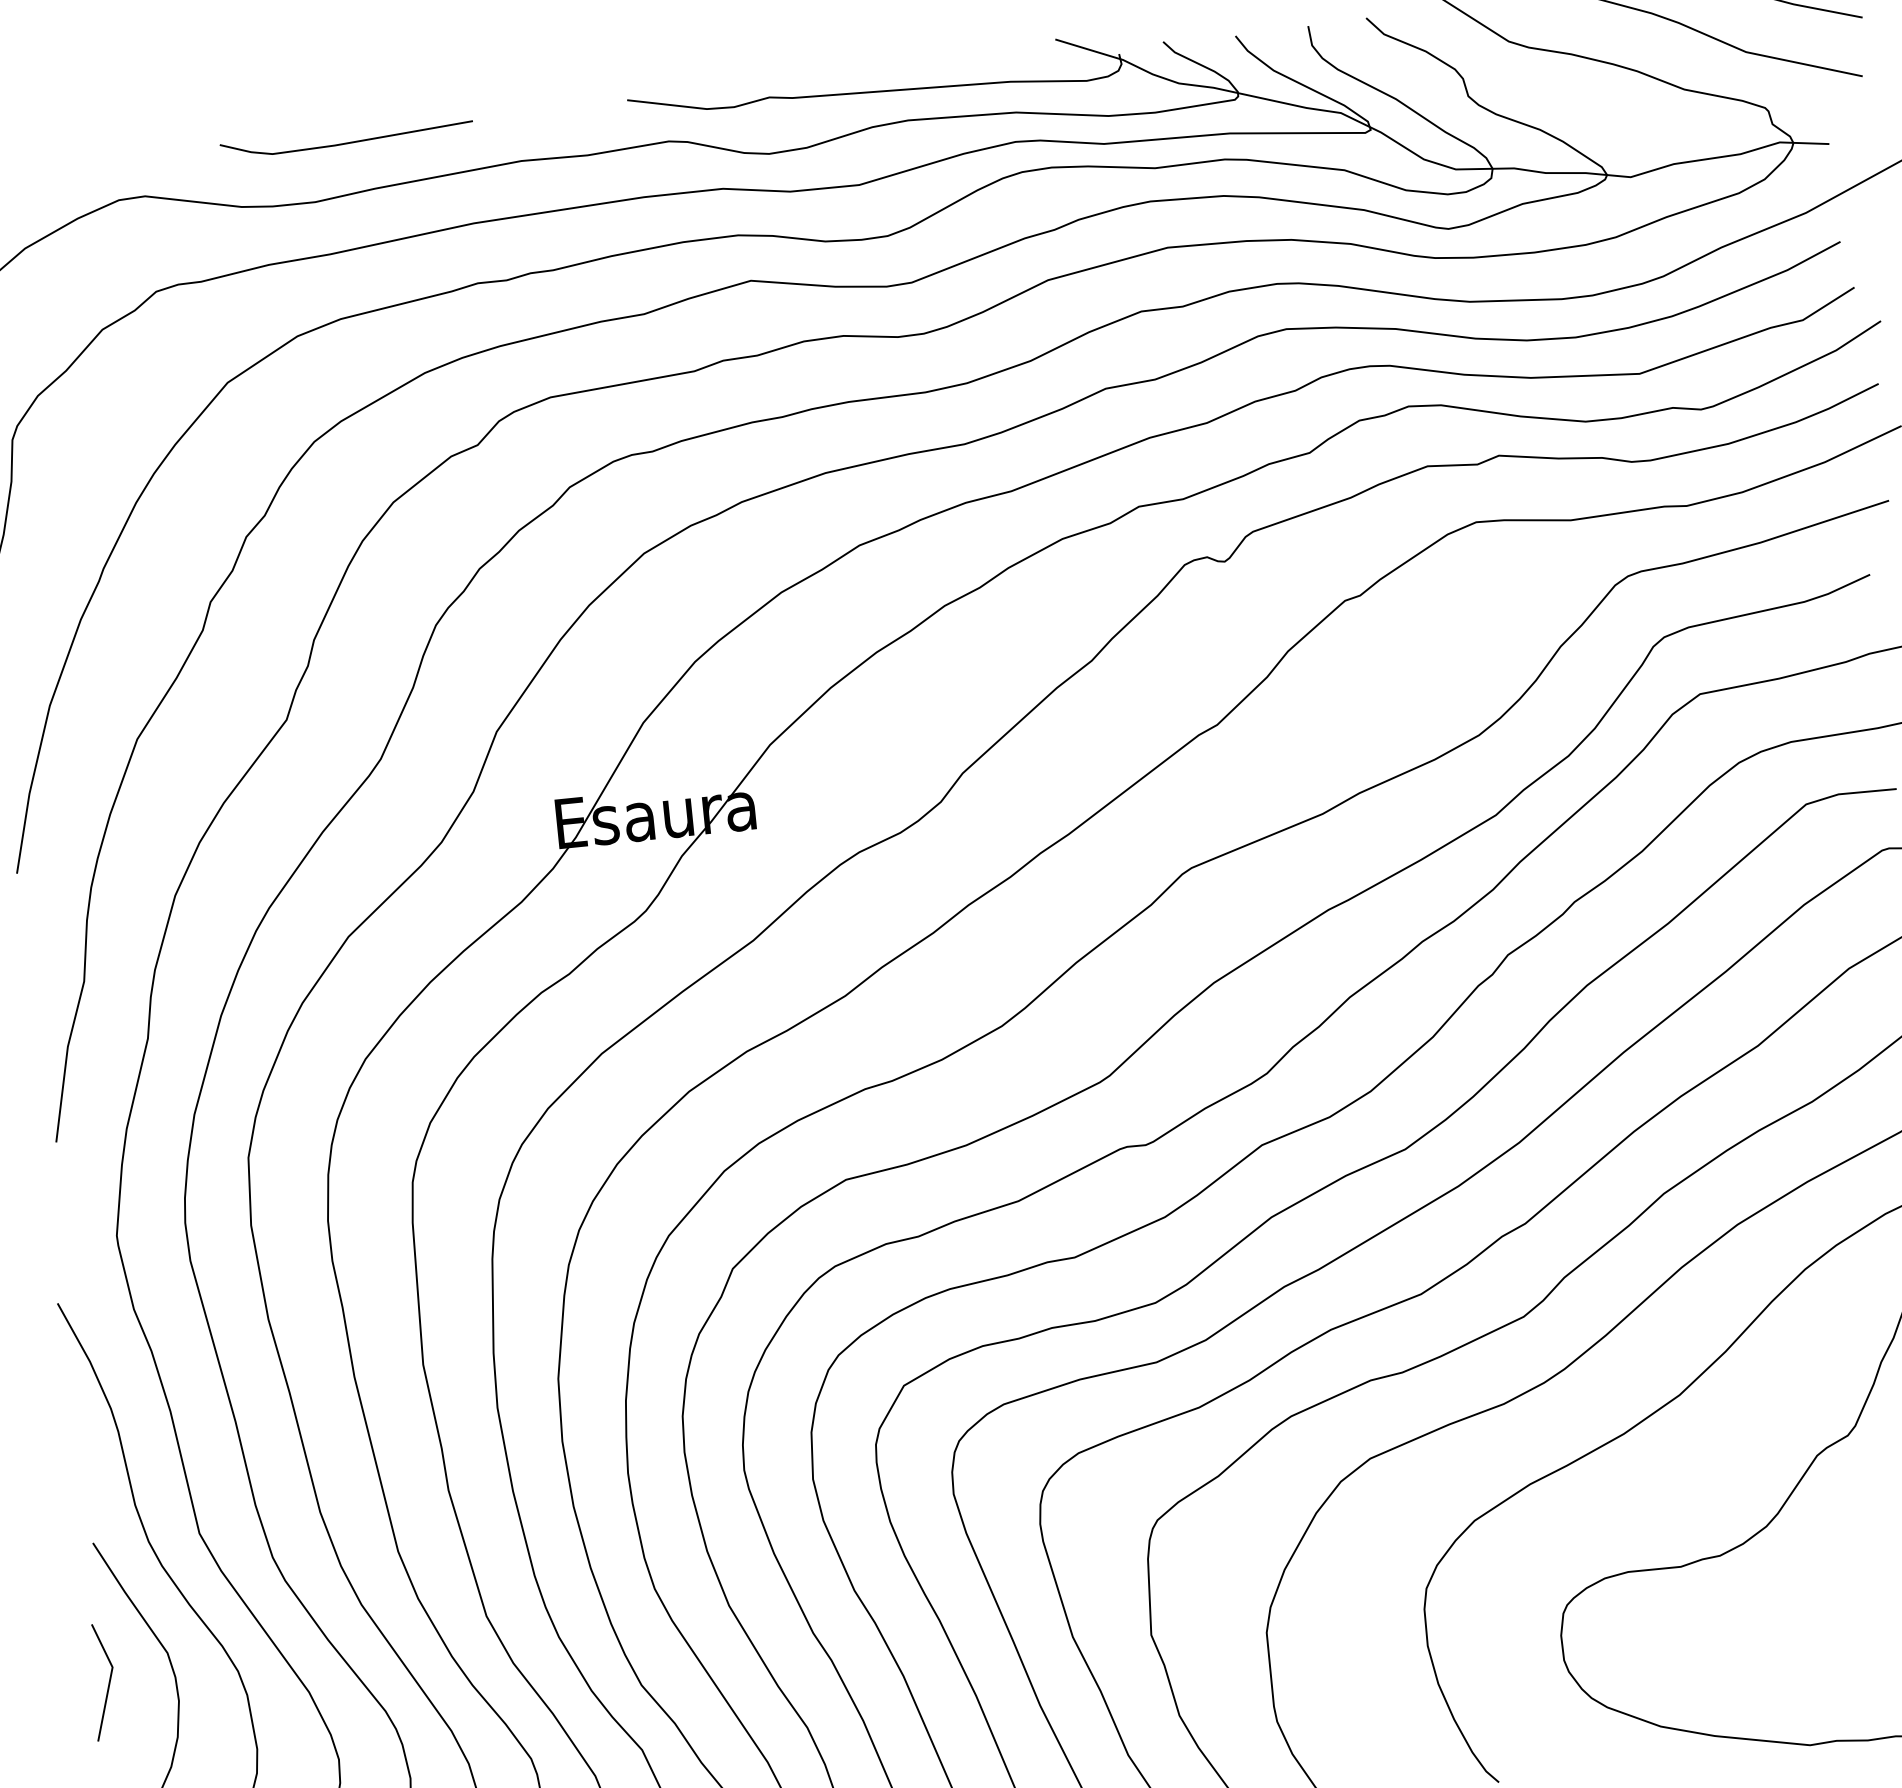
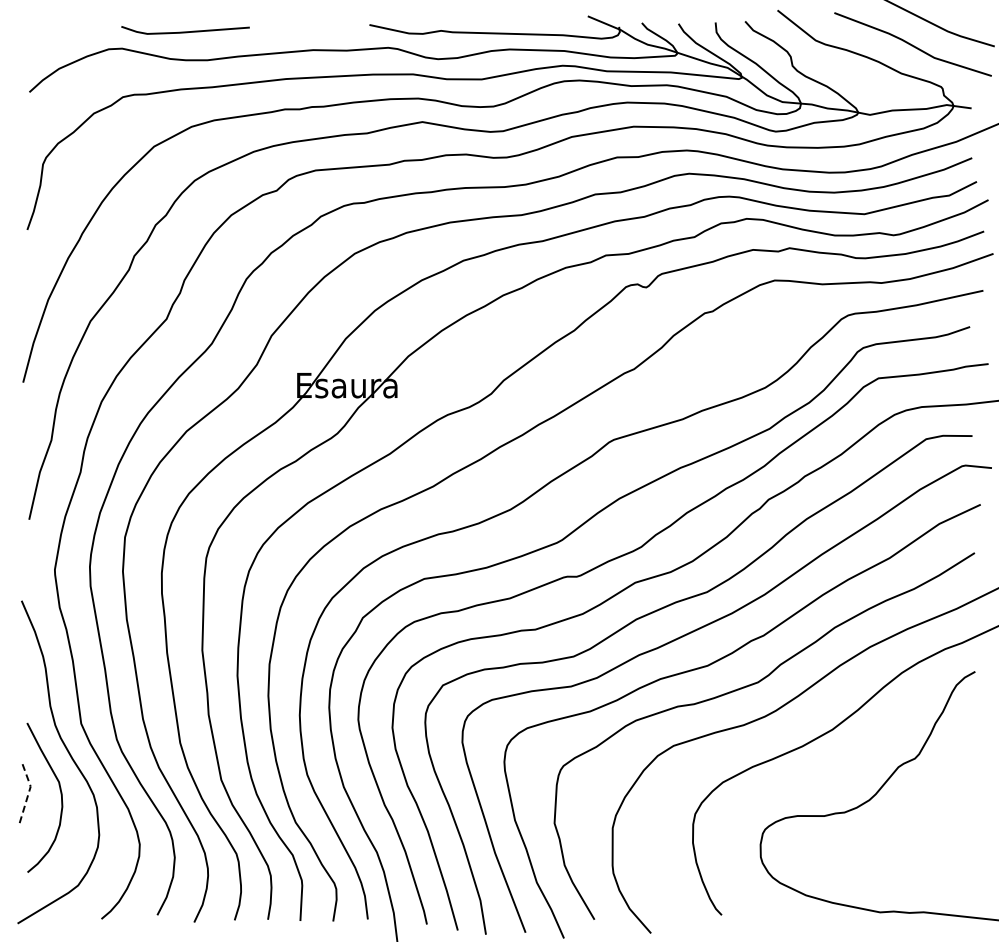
line: (347, 141) -> (185, 31), moved
line: (111, 1679) -> (29, 792), solid -> dashed

